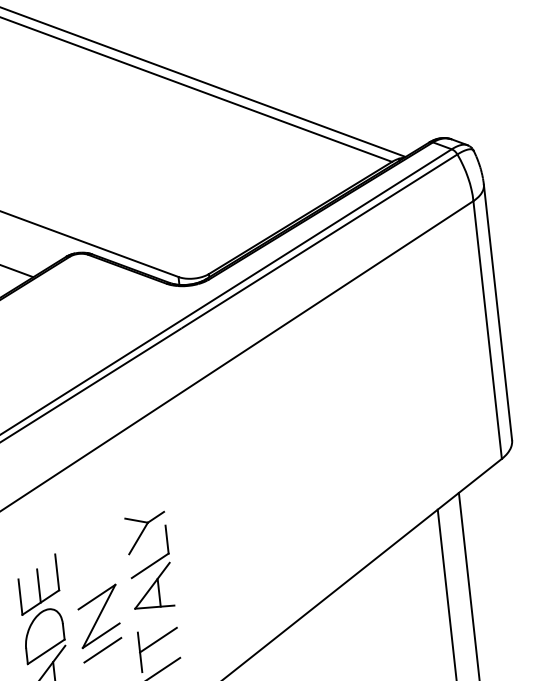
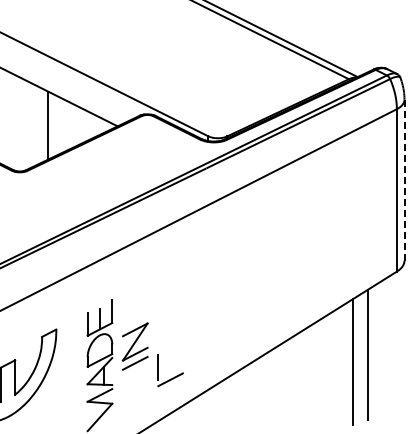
line: (497, 311) -> (404, 179), solid -> dashed
part: (149, 560) -> (170, 310), removed
line: (158, 639) -> (170, 360), removed

